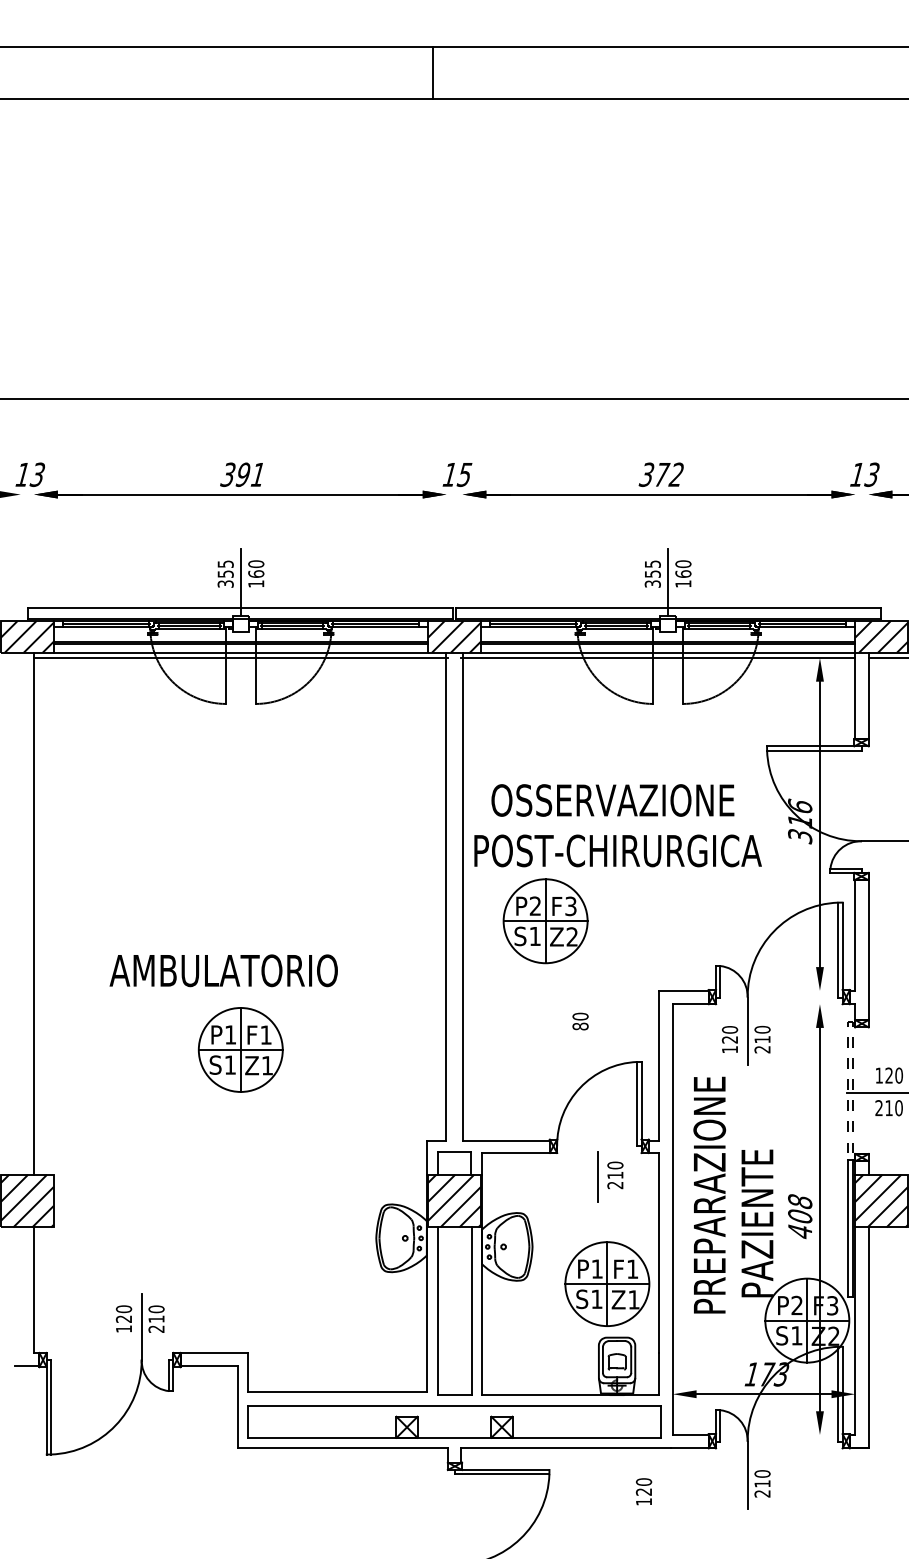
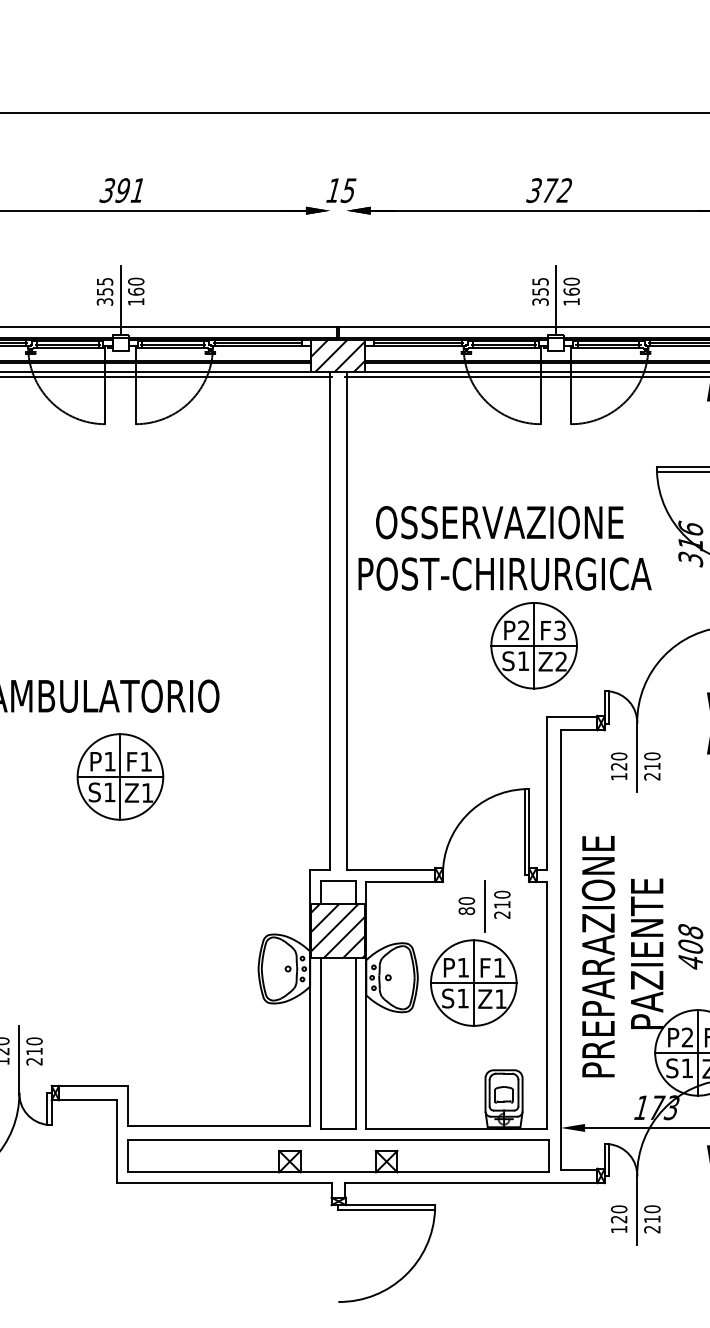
part: (545, 921) -> (534, 645), moved
text: (580, 1021) -> (466, 905), moved
text: (709, 1194) -> (598, 955), moved
part: (607, 1283) -> (473, 982), moved
text: (643, 1491) -> (618, 1218), moved

